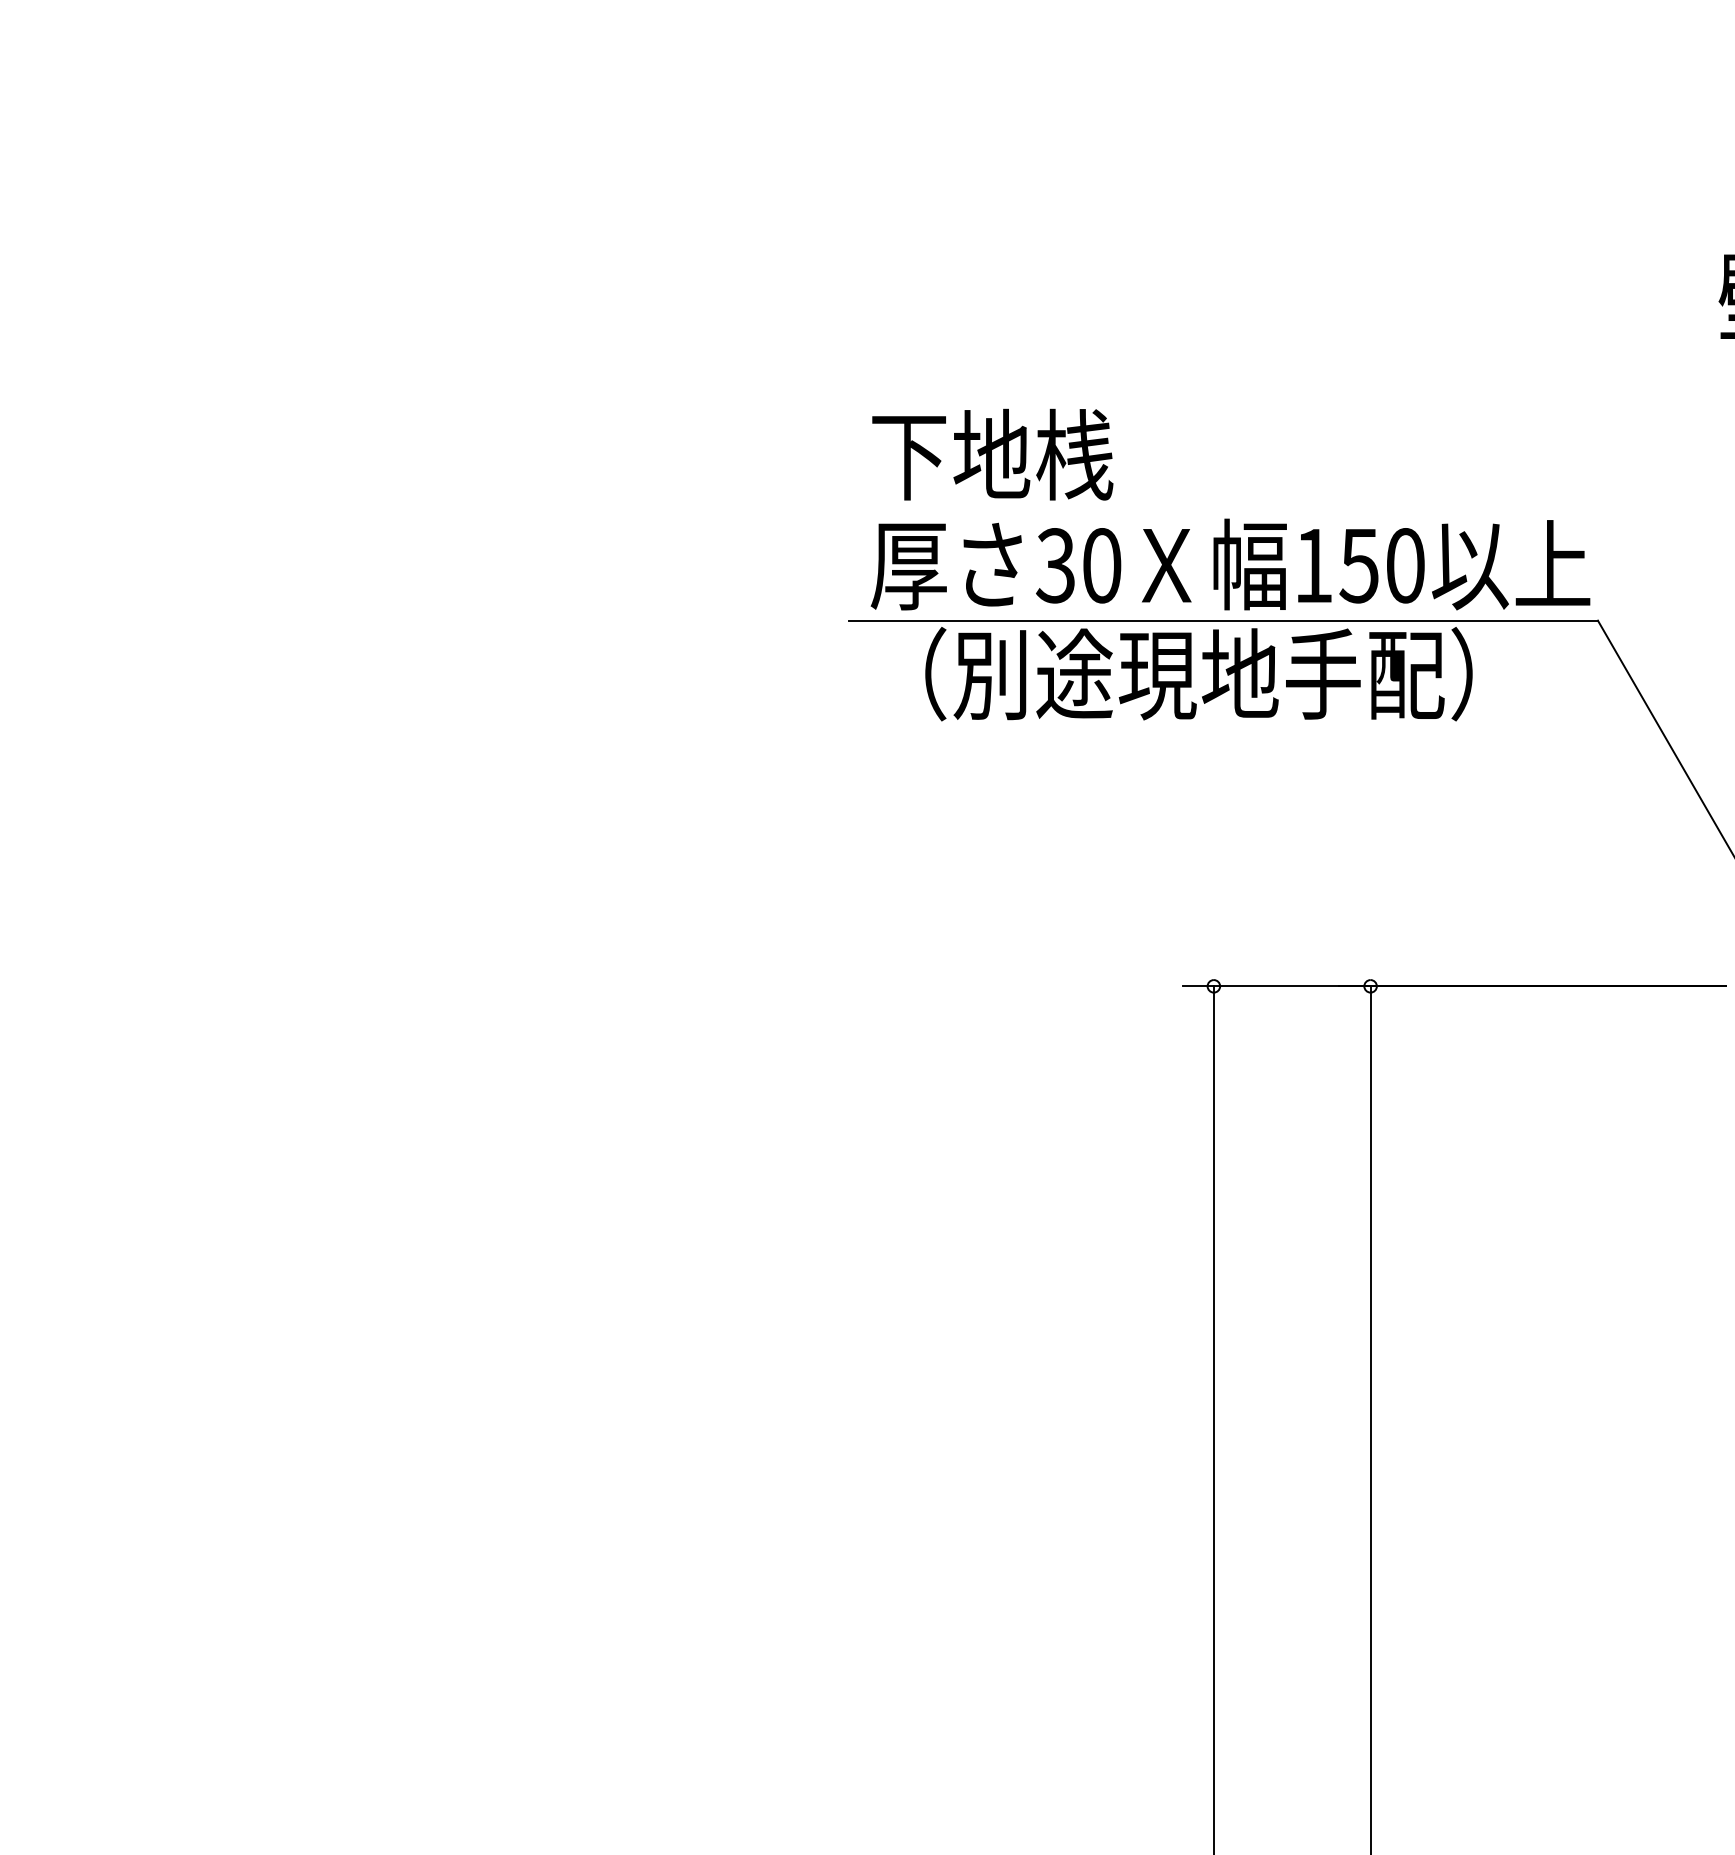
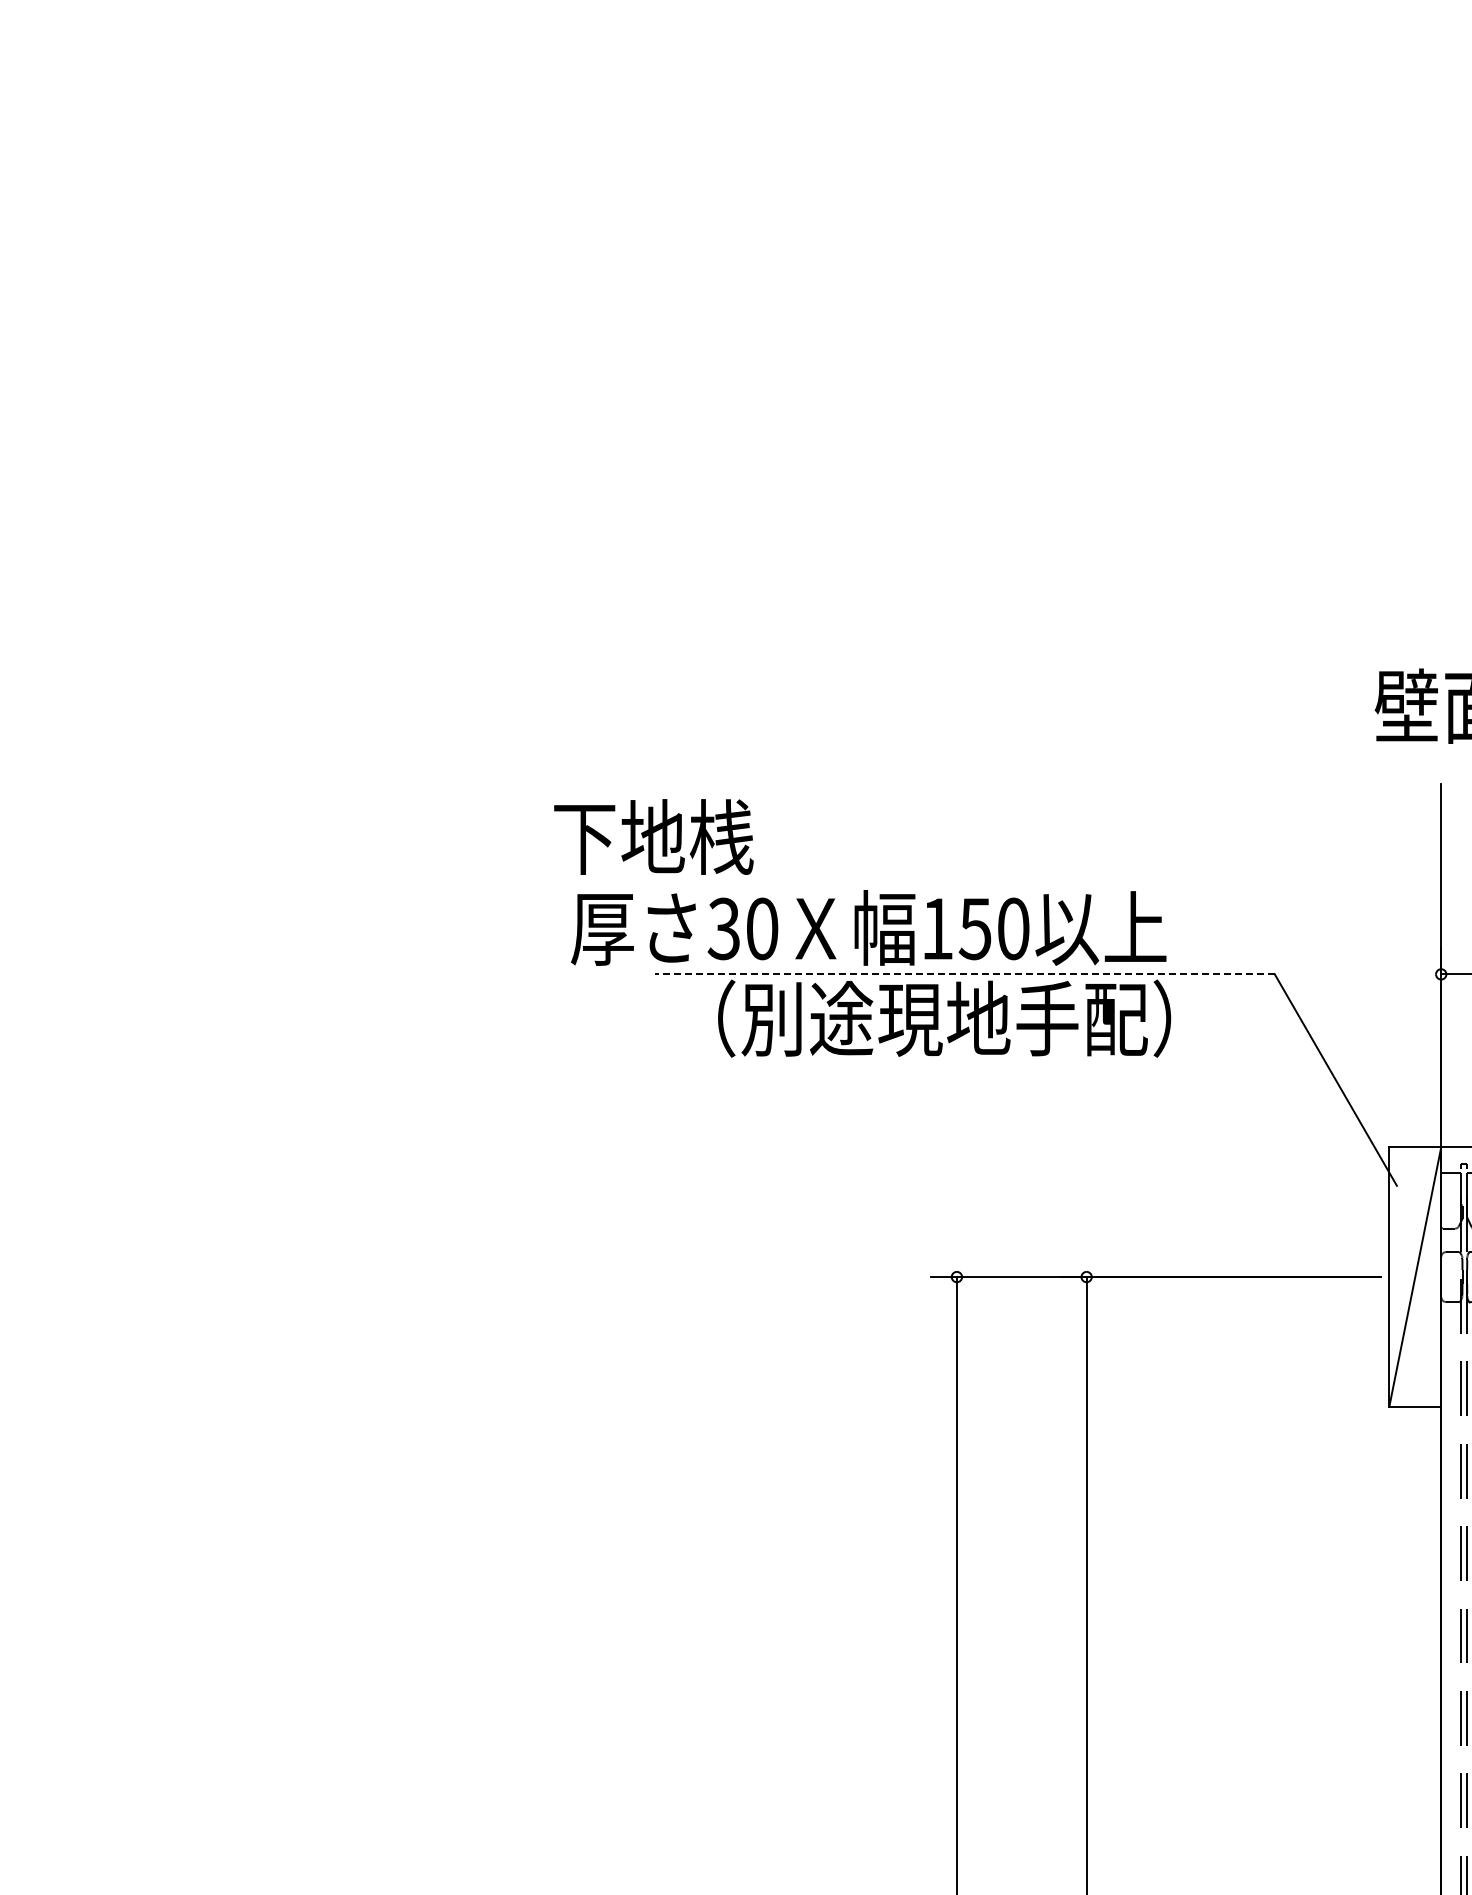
text: (992, 454) -> (653, 836), moved
text: (1230, 564) -> (868, 927), moved
line: (1224, 620) -> (965, 974), solid -> dashed

